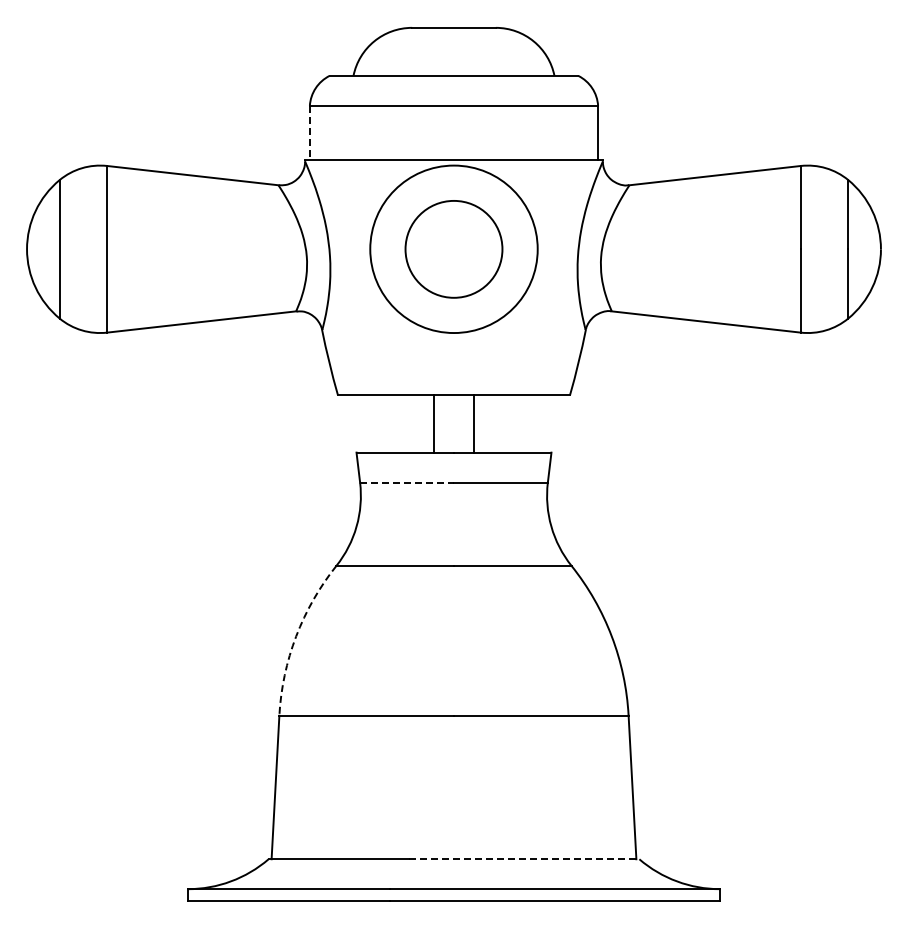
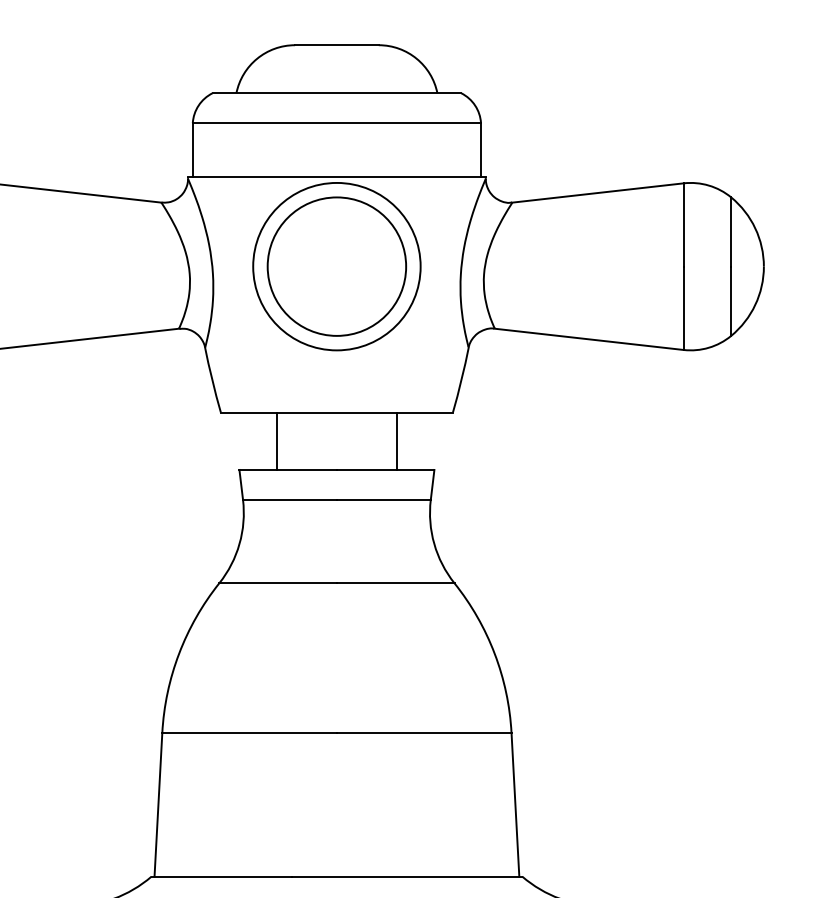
line: (309, 132) -> (192, 149), dashed -> solid
circle: (453, 249) -> (336, 266), size x1.43
line: (434, 423) -> (277, 440), moved
line: (473, 423) -> (396, 440), moved
line: (407, 482) -> (290, 499), dashed -> solid
arc: (296, 636) -> (179, 653), dashed -> solid
line: (524, 859) -> (407, 876), dashed -> solid

